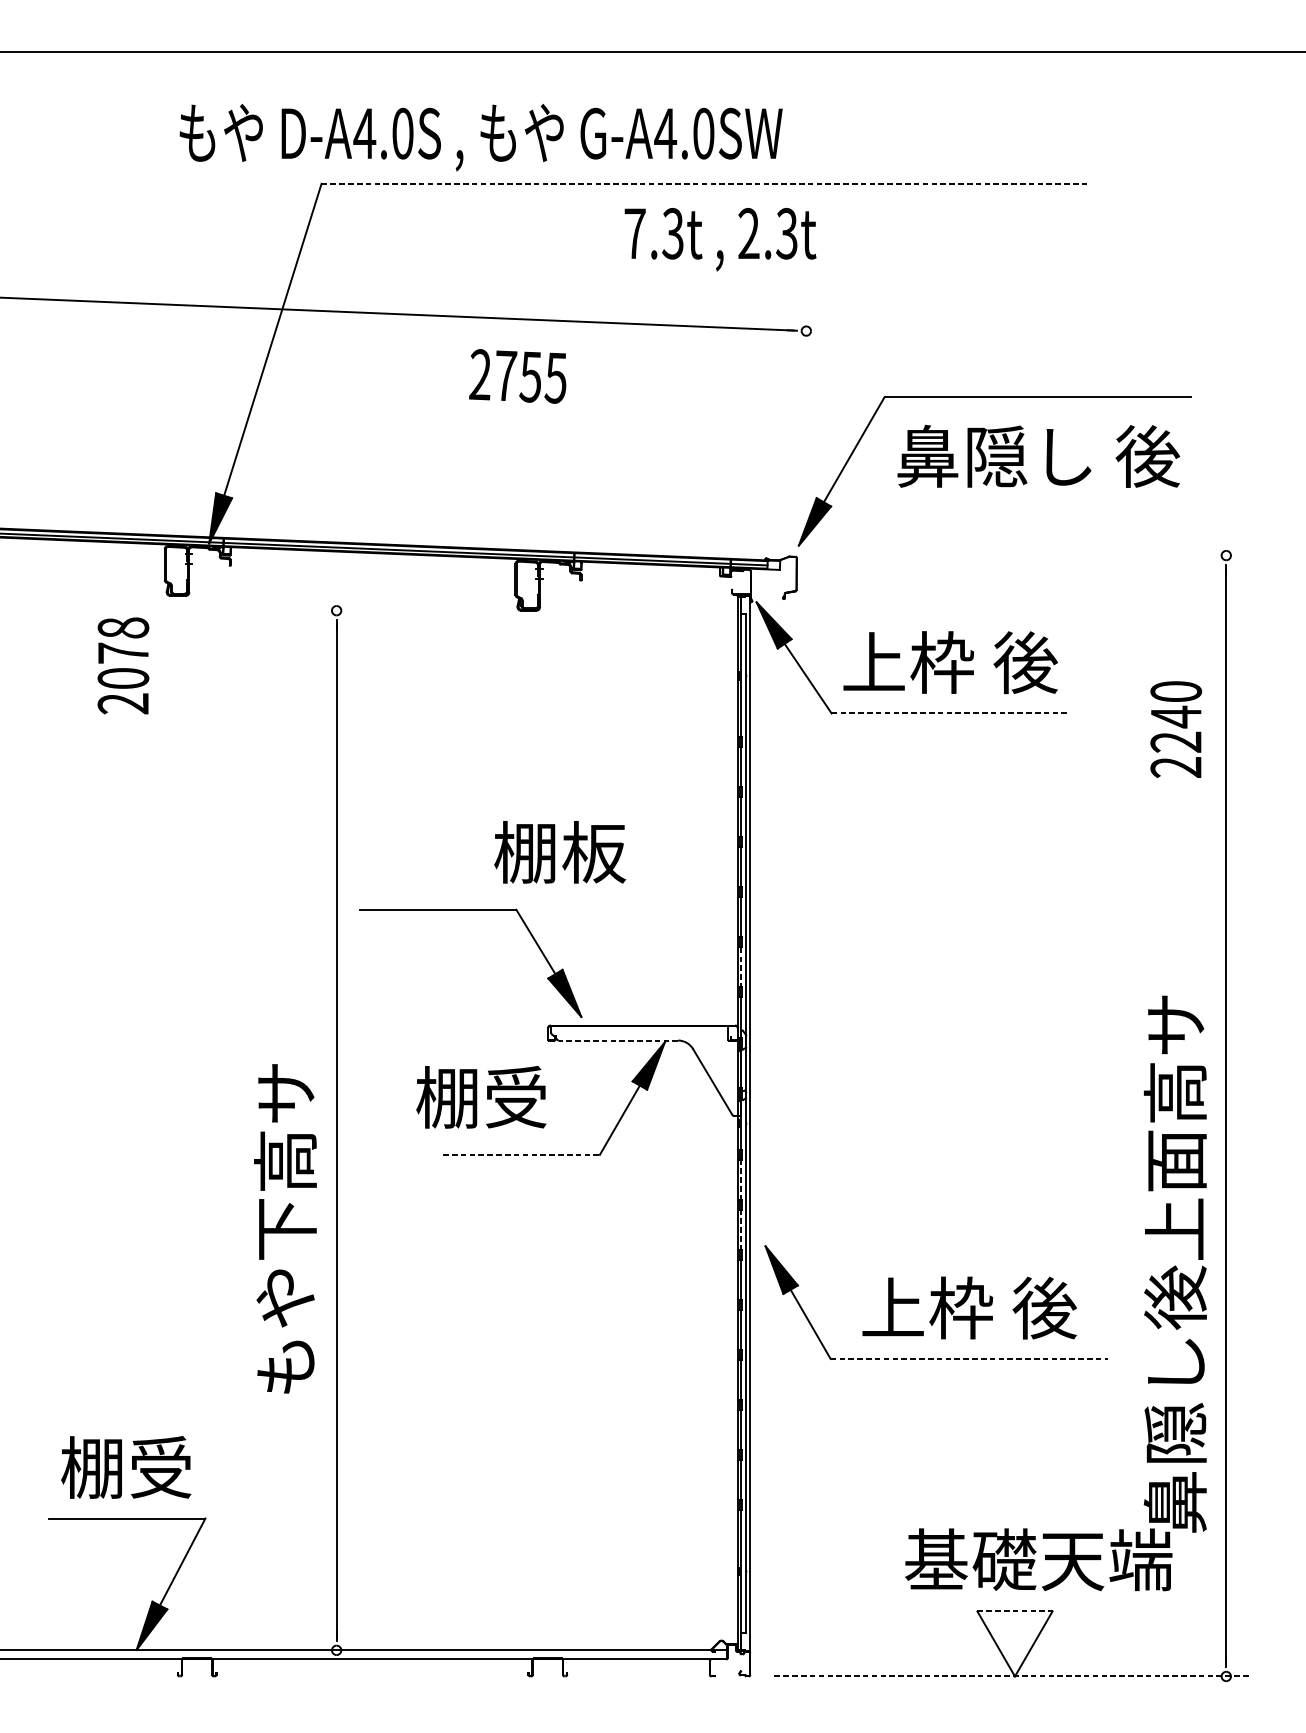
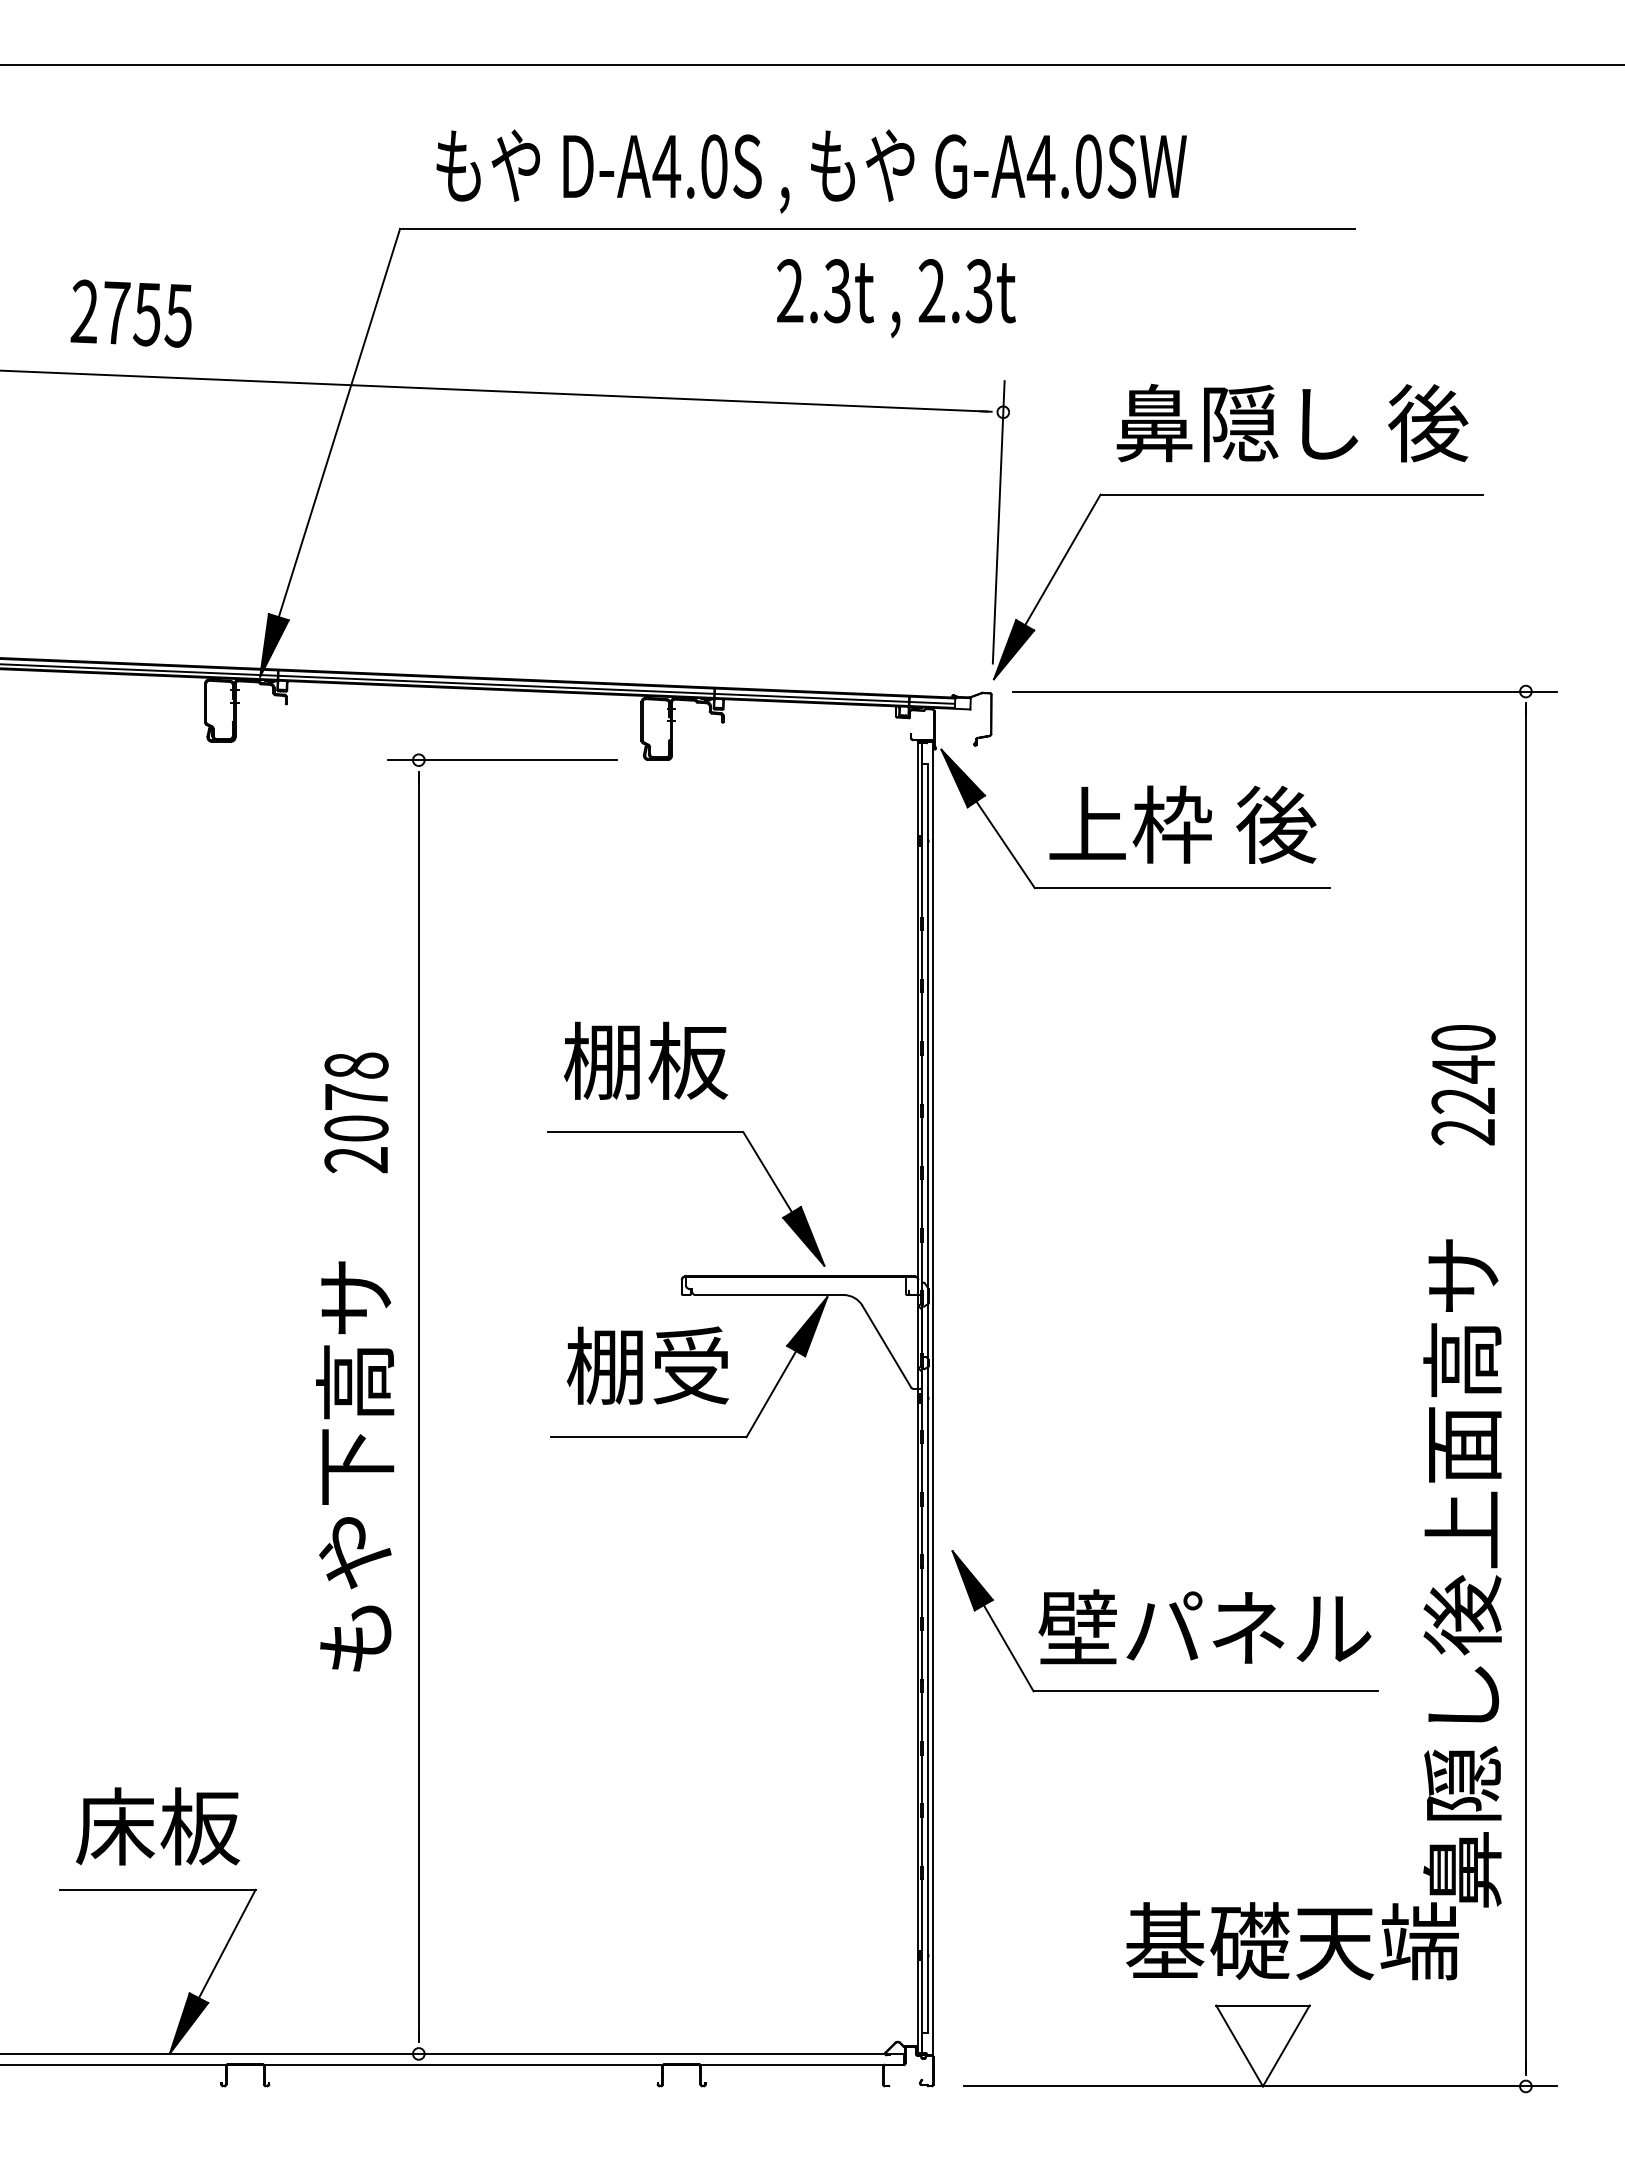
text: (481, 137) -> (811, 171), moved
line: (705, 183) -> (877, 228), dashed -> solid
text: (635, 233) -> (790, 290), 7.3t -> 2.3t
text: (517, 376) -> (130, 313), moved
line: (802, 419) -> (998, 522), added
text: (1038, 455) -> (1292, 422), moved
line: (1033, 555) -> (1285, 691), added
line: (403, 610) -> (502, 760), added
text: (123, 665) -> (356, 1112), moved
line: (950, 713) -> (1182, 888), dashed -> solid
text: (1176, 729) -> (1463, 1085), moved
text: (560, 852) -> (646, 1060), moved
part: (470, 909) -> (686, 1132), moved
line: (741, 967) -> (922, 1204), dashed -> solid
line: (618, 1040) -> (769, 1295), dashed -> solid
text: (481, 1097) -> (647, 1365), moved
line: (521, 1154) -> (648, 1437), dashed -> solid
line: (741, 1179) -> (922, 1468), dashed -> solid
text: (285, 1228) -> (355, 1466), moved
line: (741, 1229) -> (922, 1530), dashed -> solid
text: (968, 1307) -> (1204, 1627), 上枠 後 -> 壁パネル
line: (969, 1359) -> (1206, 1691), dashed -> solid
text: (127, 1467) -> (158, 1826), 棚受 -> 床板
line: (1014, 1611) -> (1262, 2005), dashed -> solid
line: (1013, 1676) -> (1260, 2086), dashed -> solid

